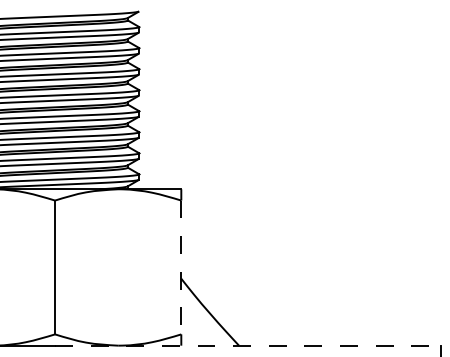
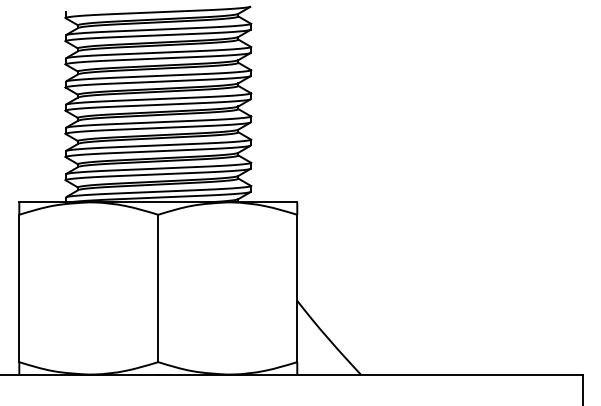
line: (181, 267) -> (297, 288), dashed -> solid
line: (248, 345) -> (371, 374), dashed -> solid

